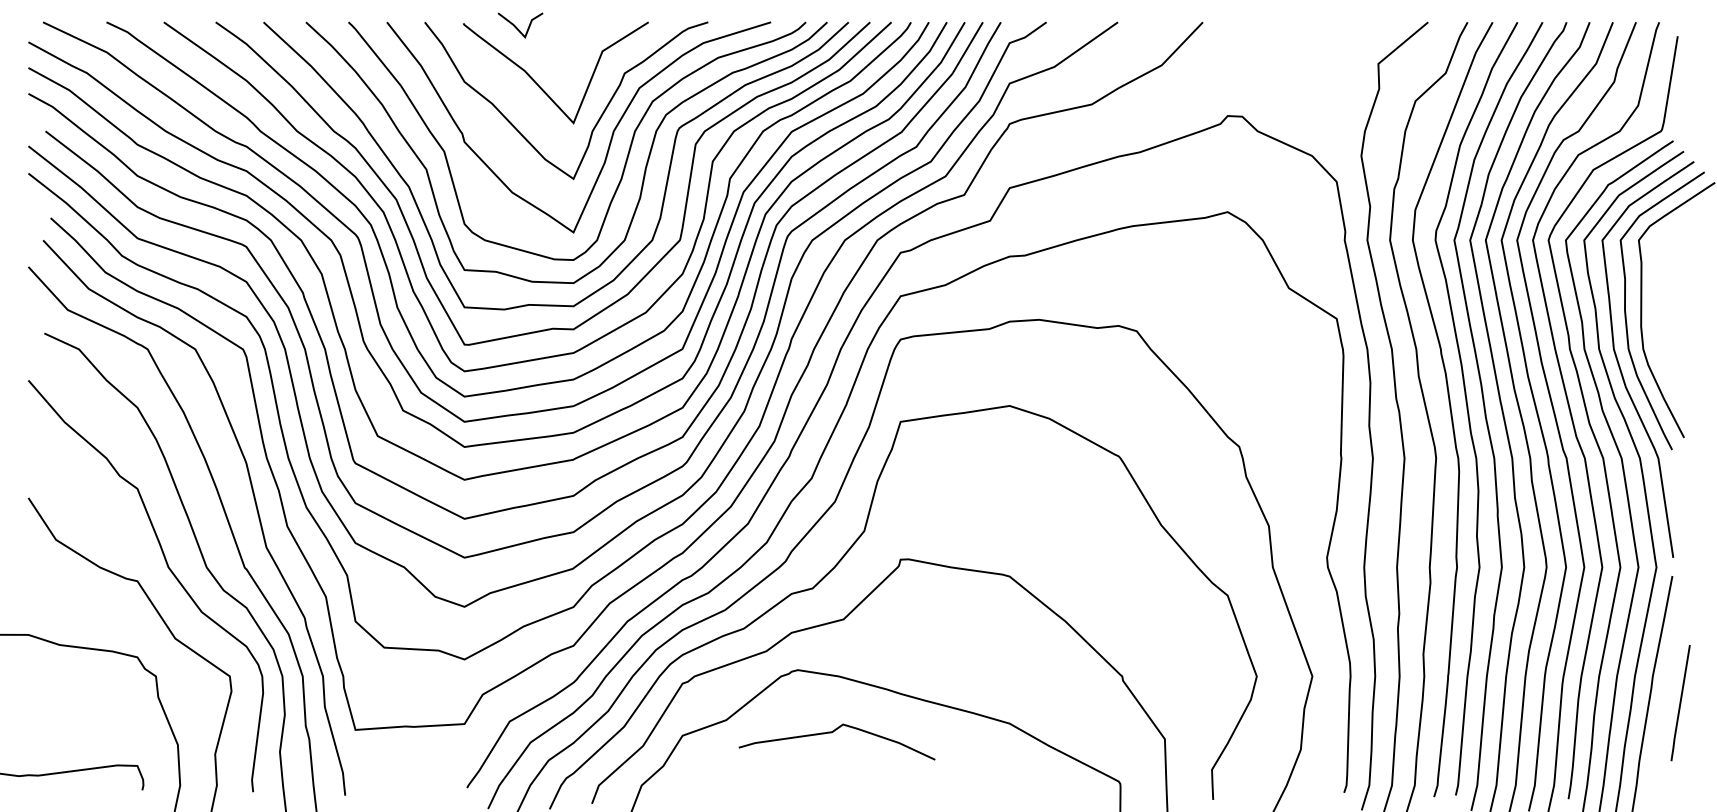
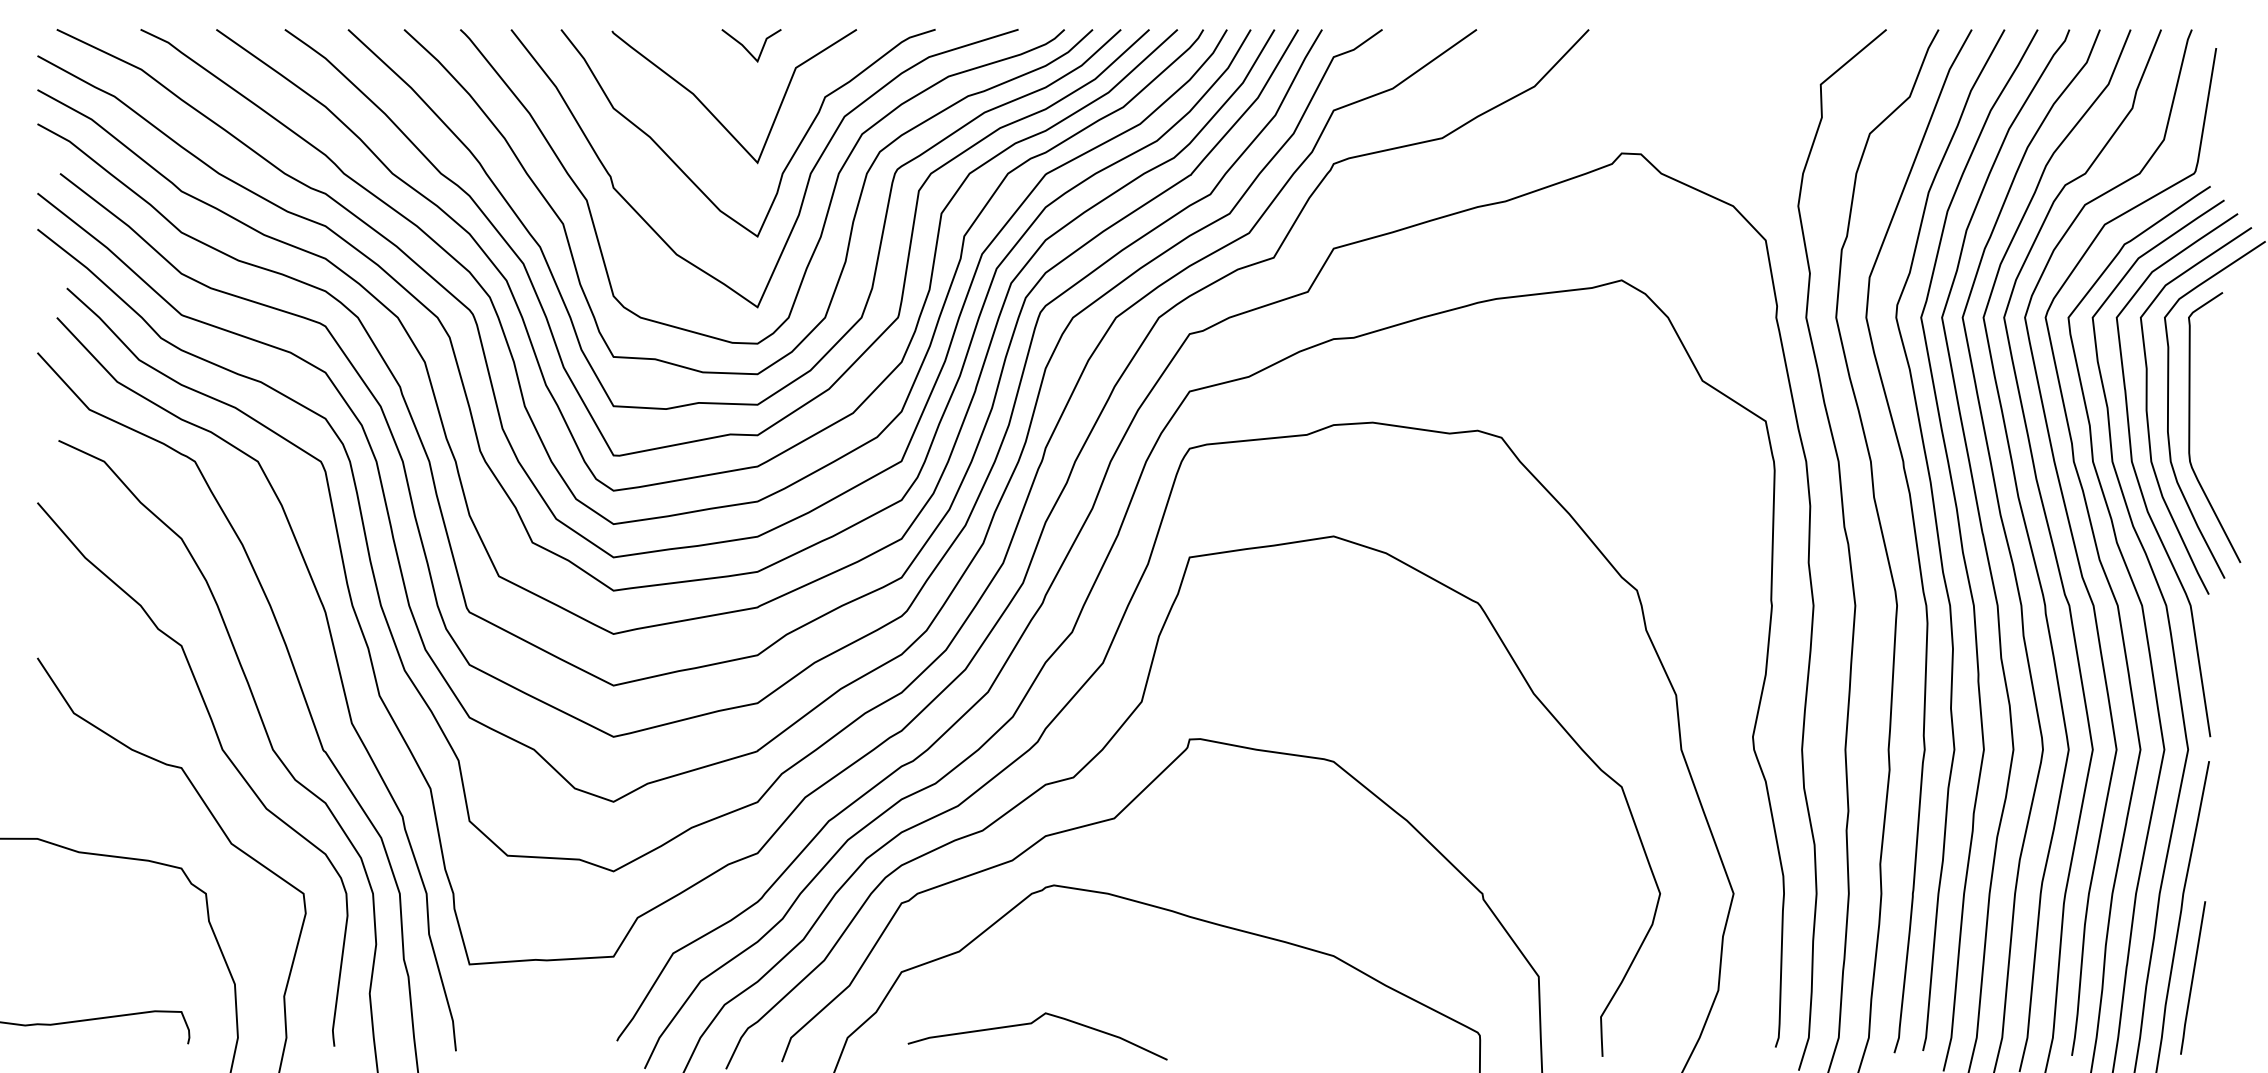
line: (517, 28) -> (747, 49), moved
curve: (1658, 323) -> (2190, 427), added
line: (1680, 702) -> (2193, 977), moved
curve: (832, 733) -> (1031, 1024), moved

